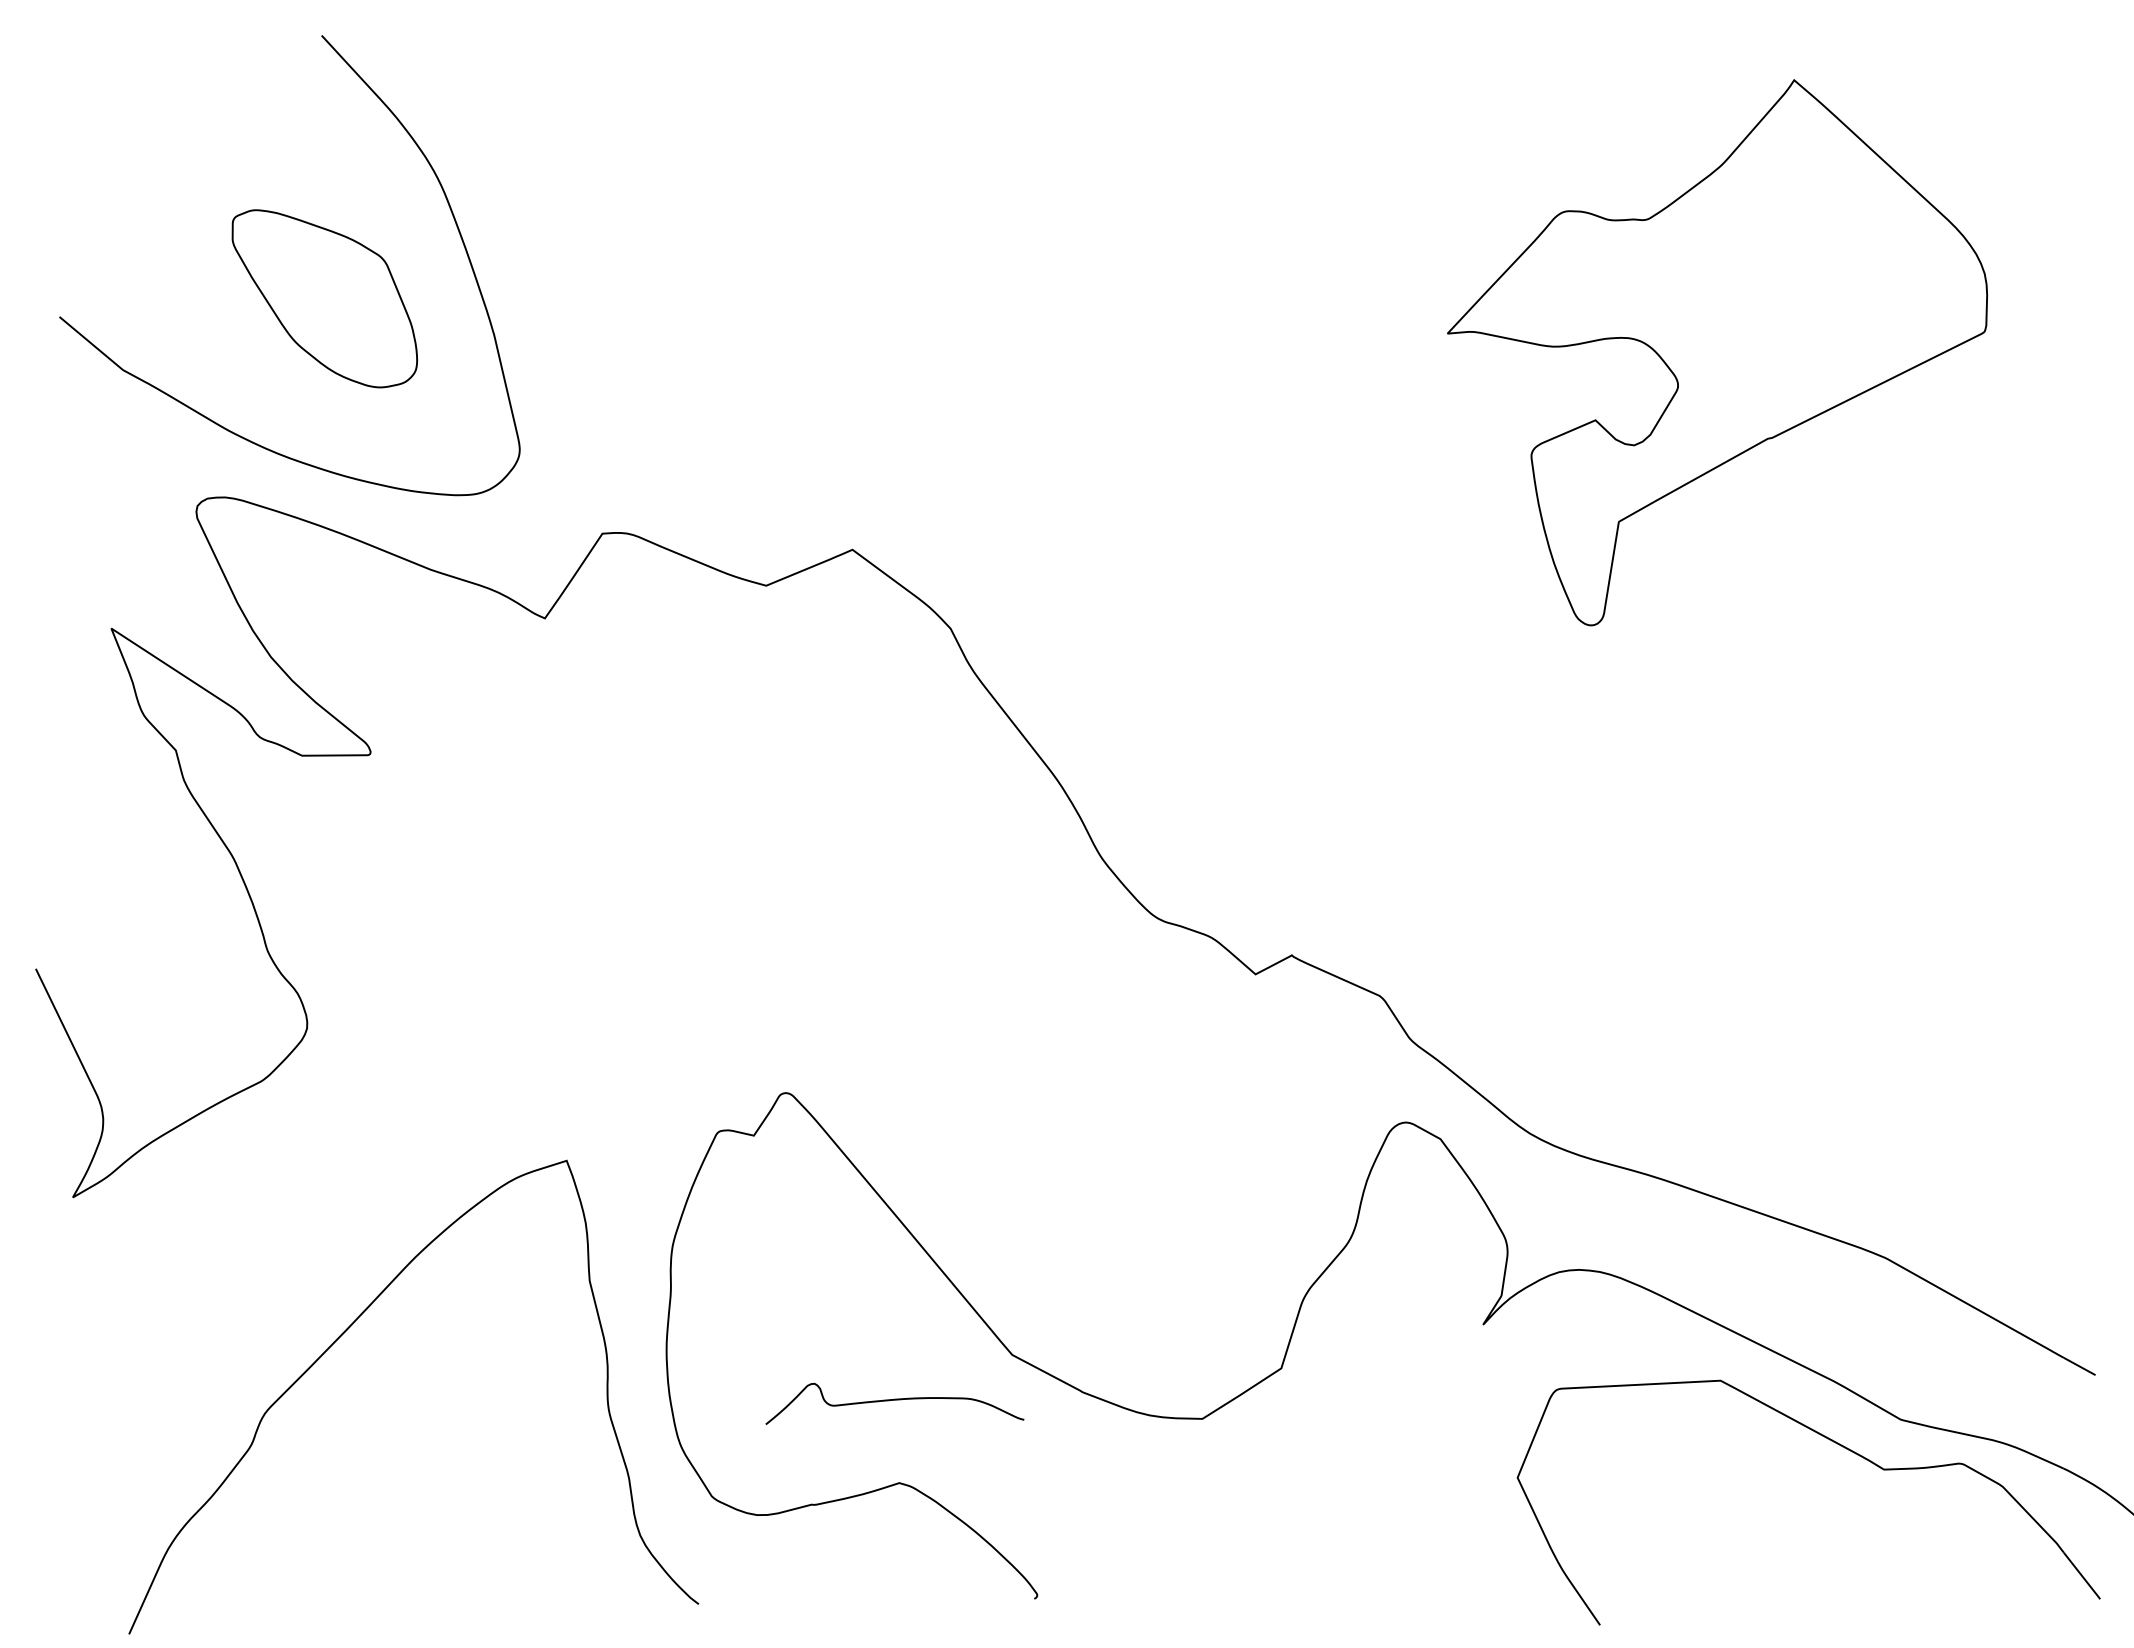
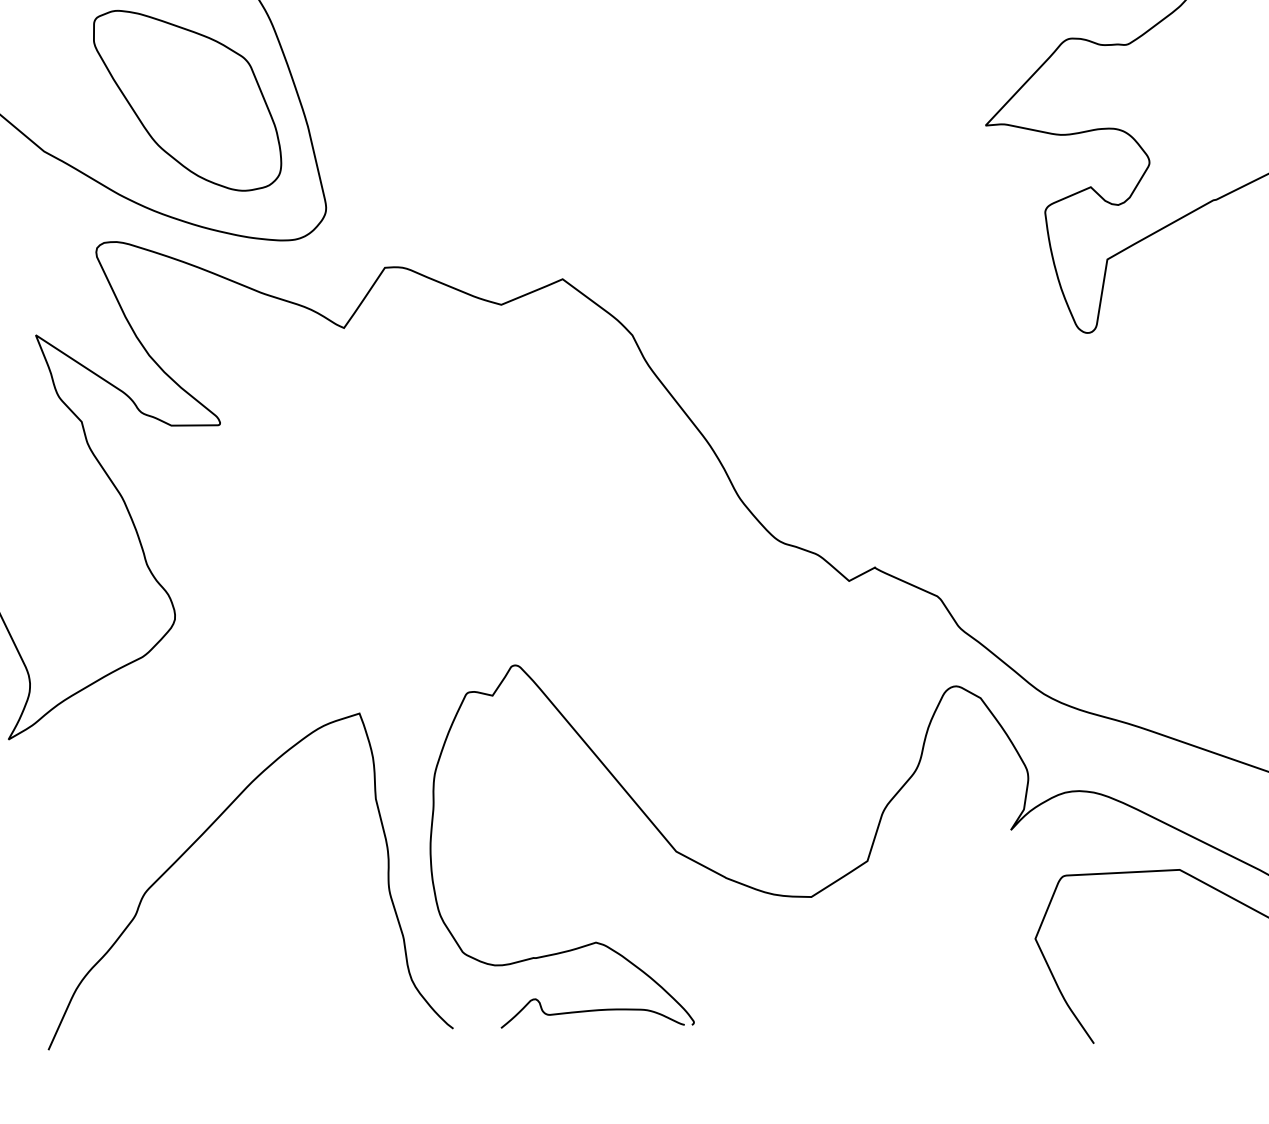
part: (324, 298) -> (187, 100), size x1.43
curve: (894, 1400) -> (592, 1011), moved

